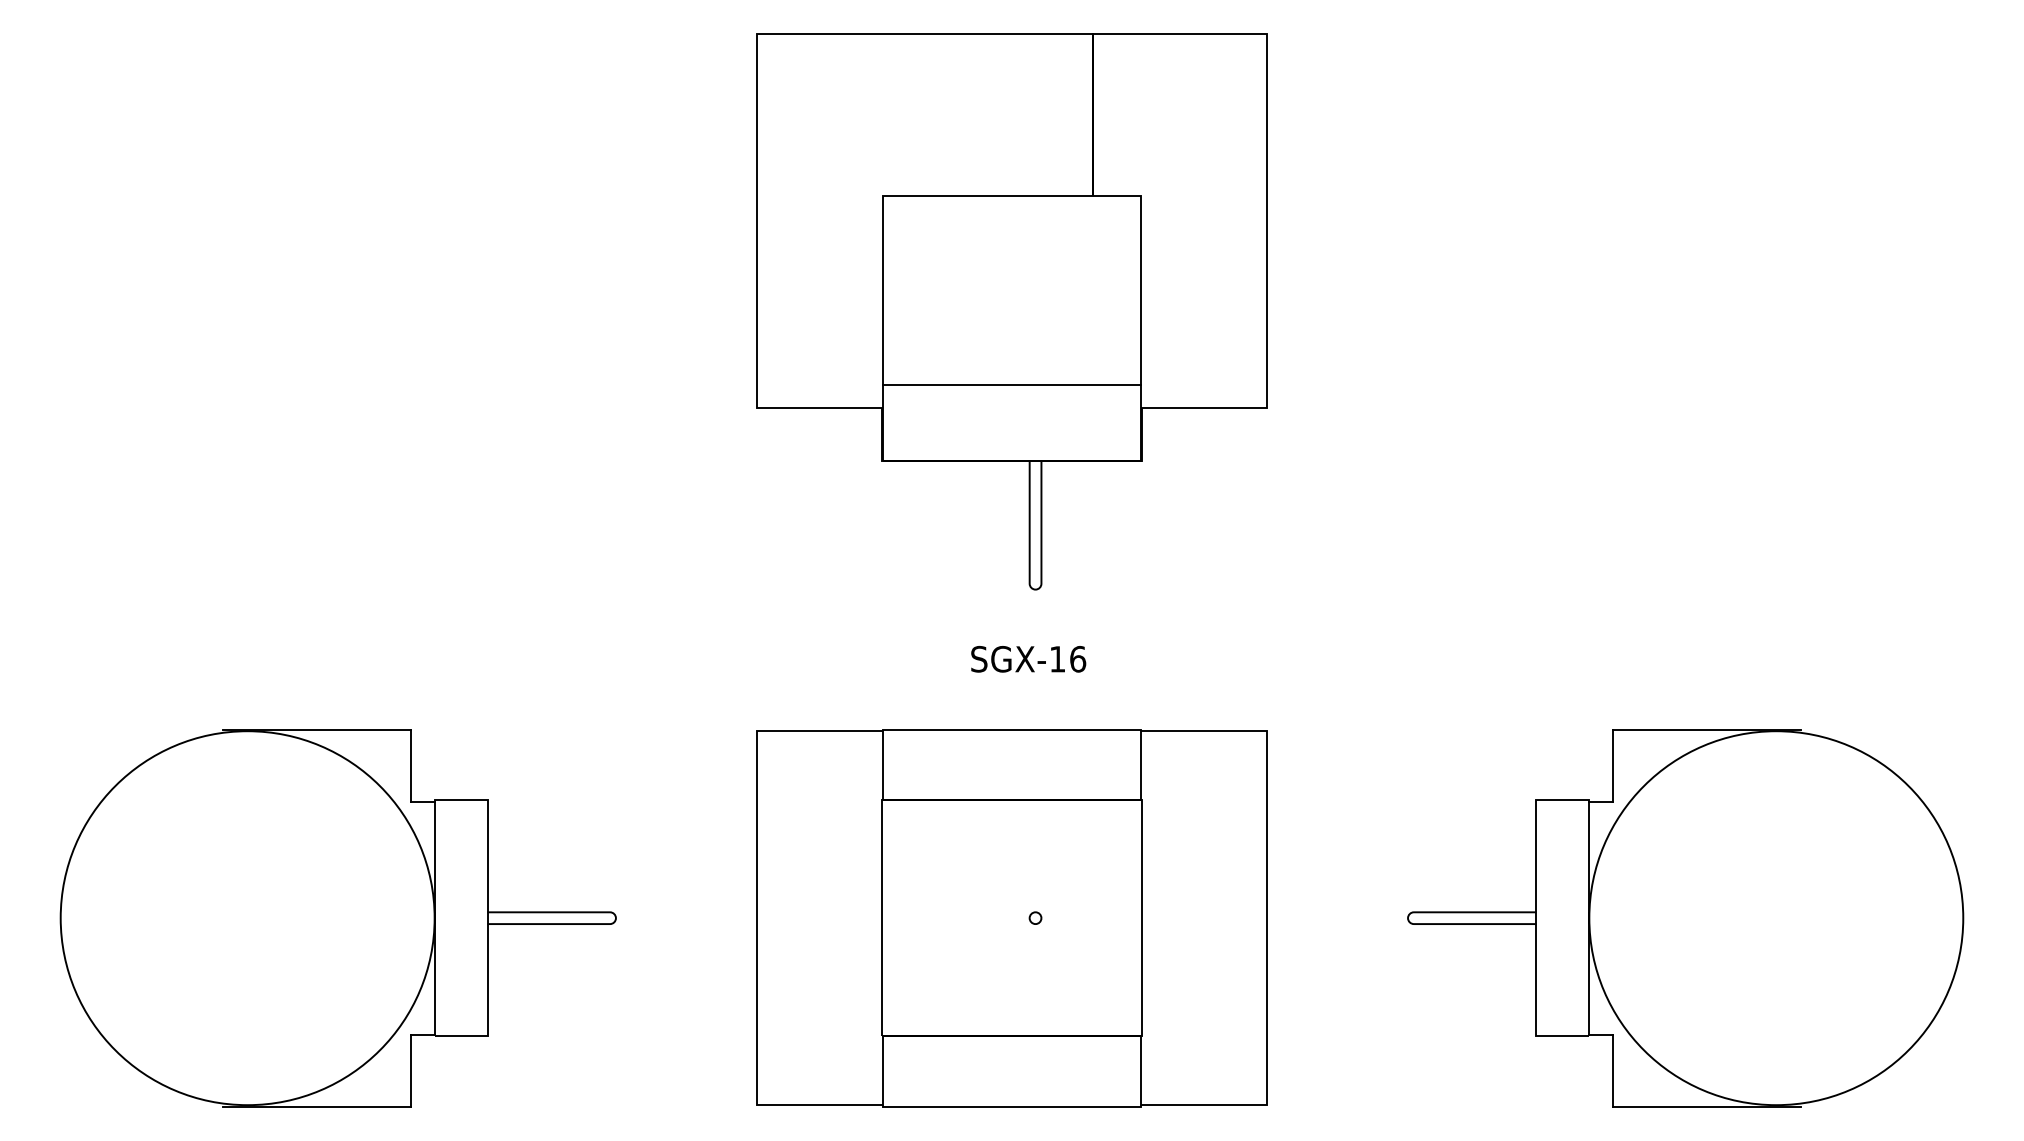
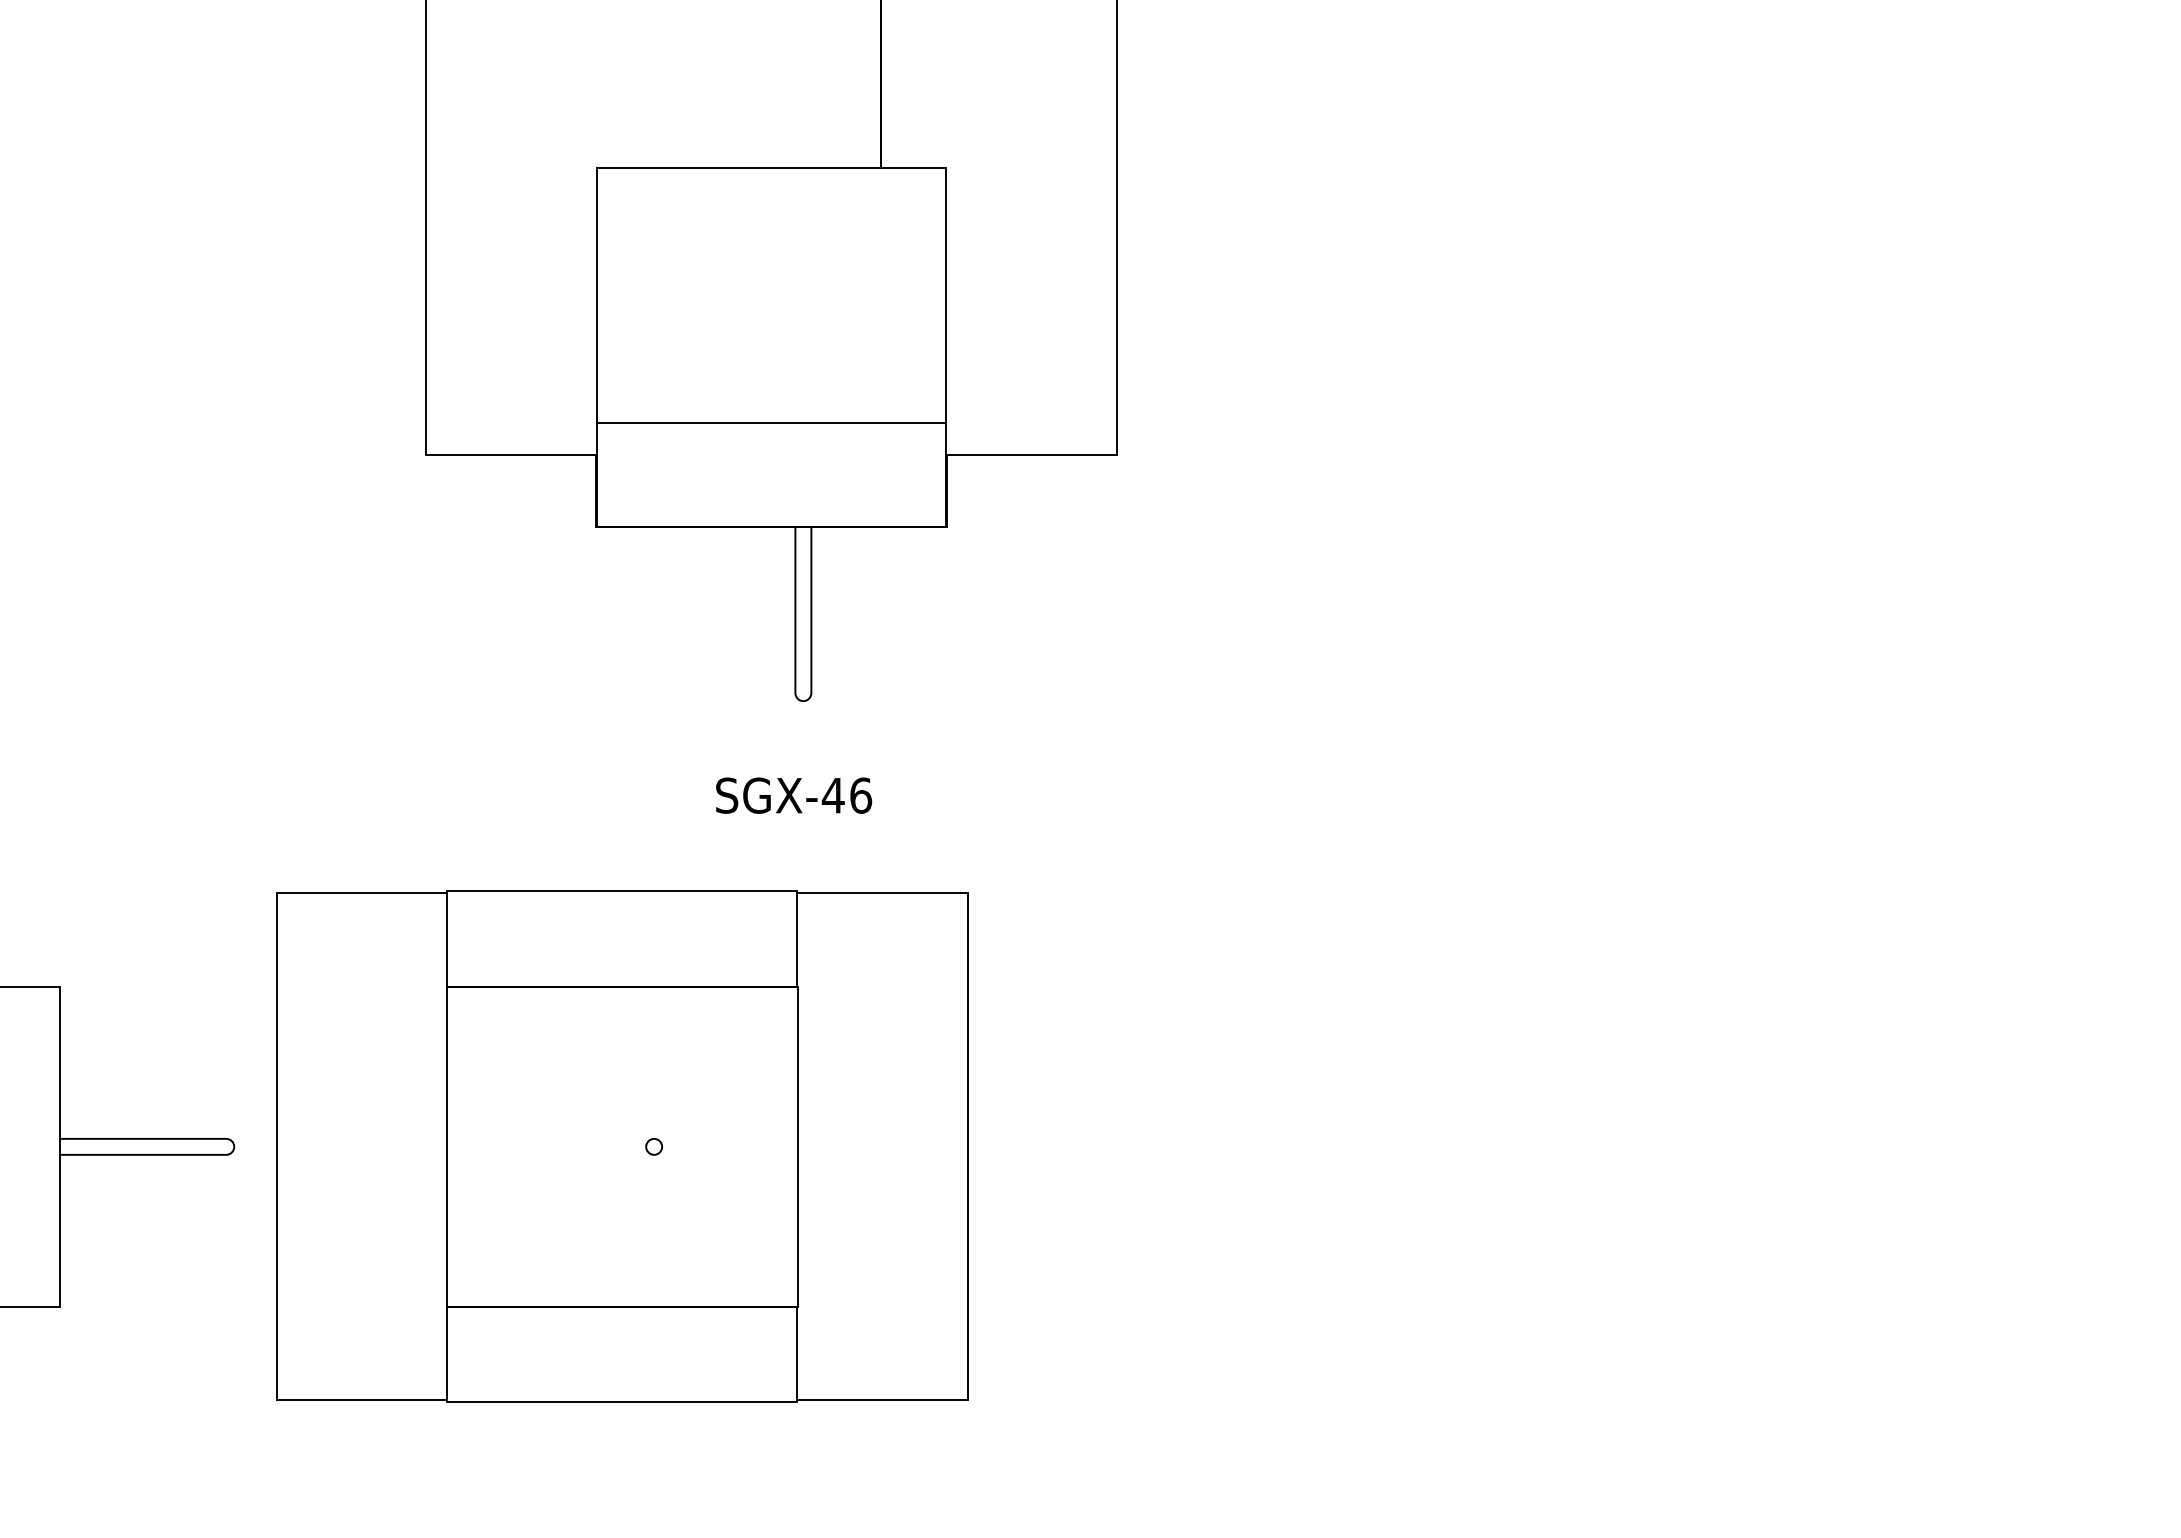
text: (1057, 659) -> (833, 795), SGX-16 -> SGX-46
part: (1011, 918) -> (621, 1147), moved
part: (1685, 918) -> (1684, 1147), removed

